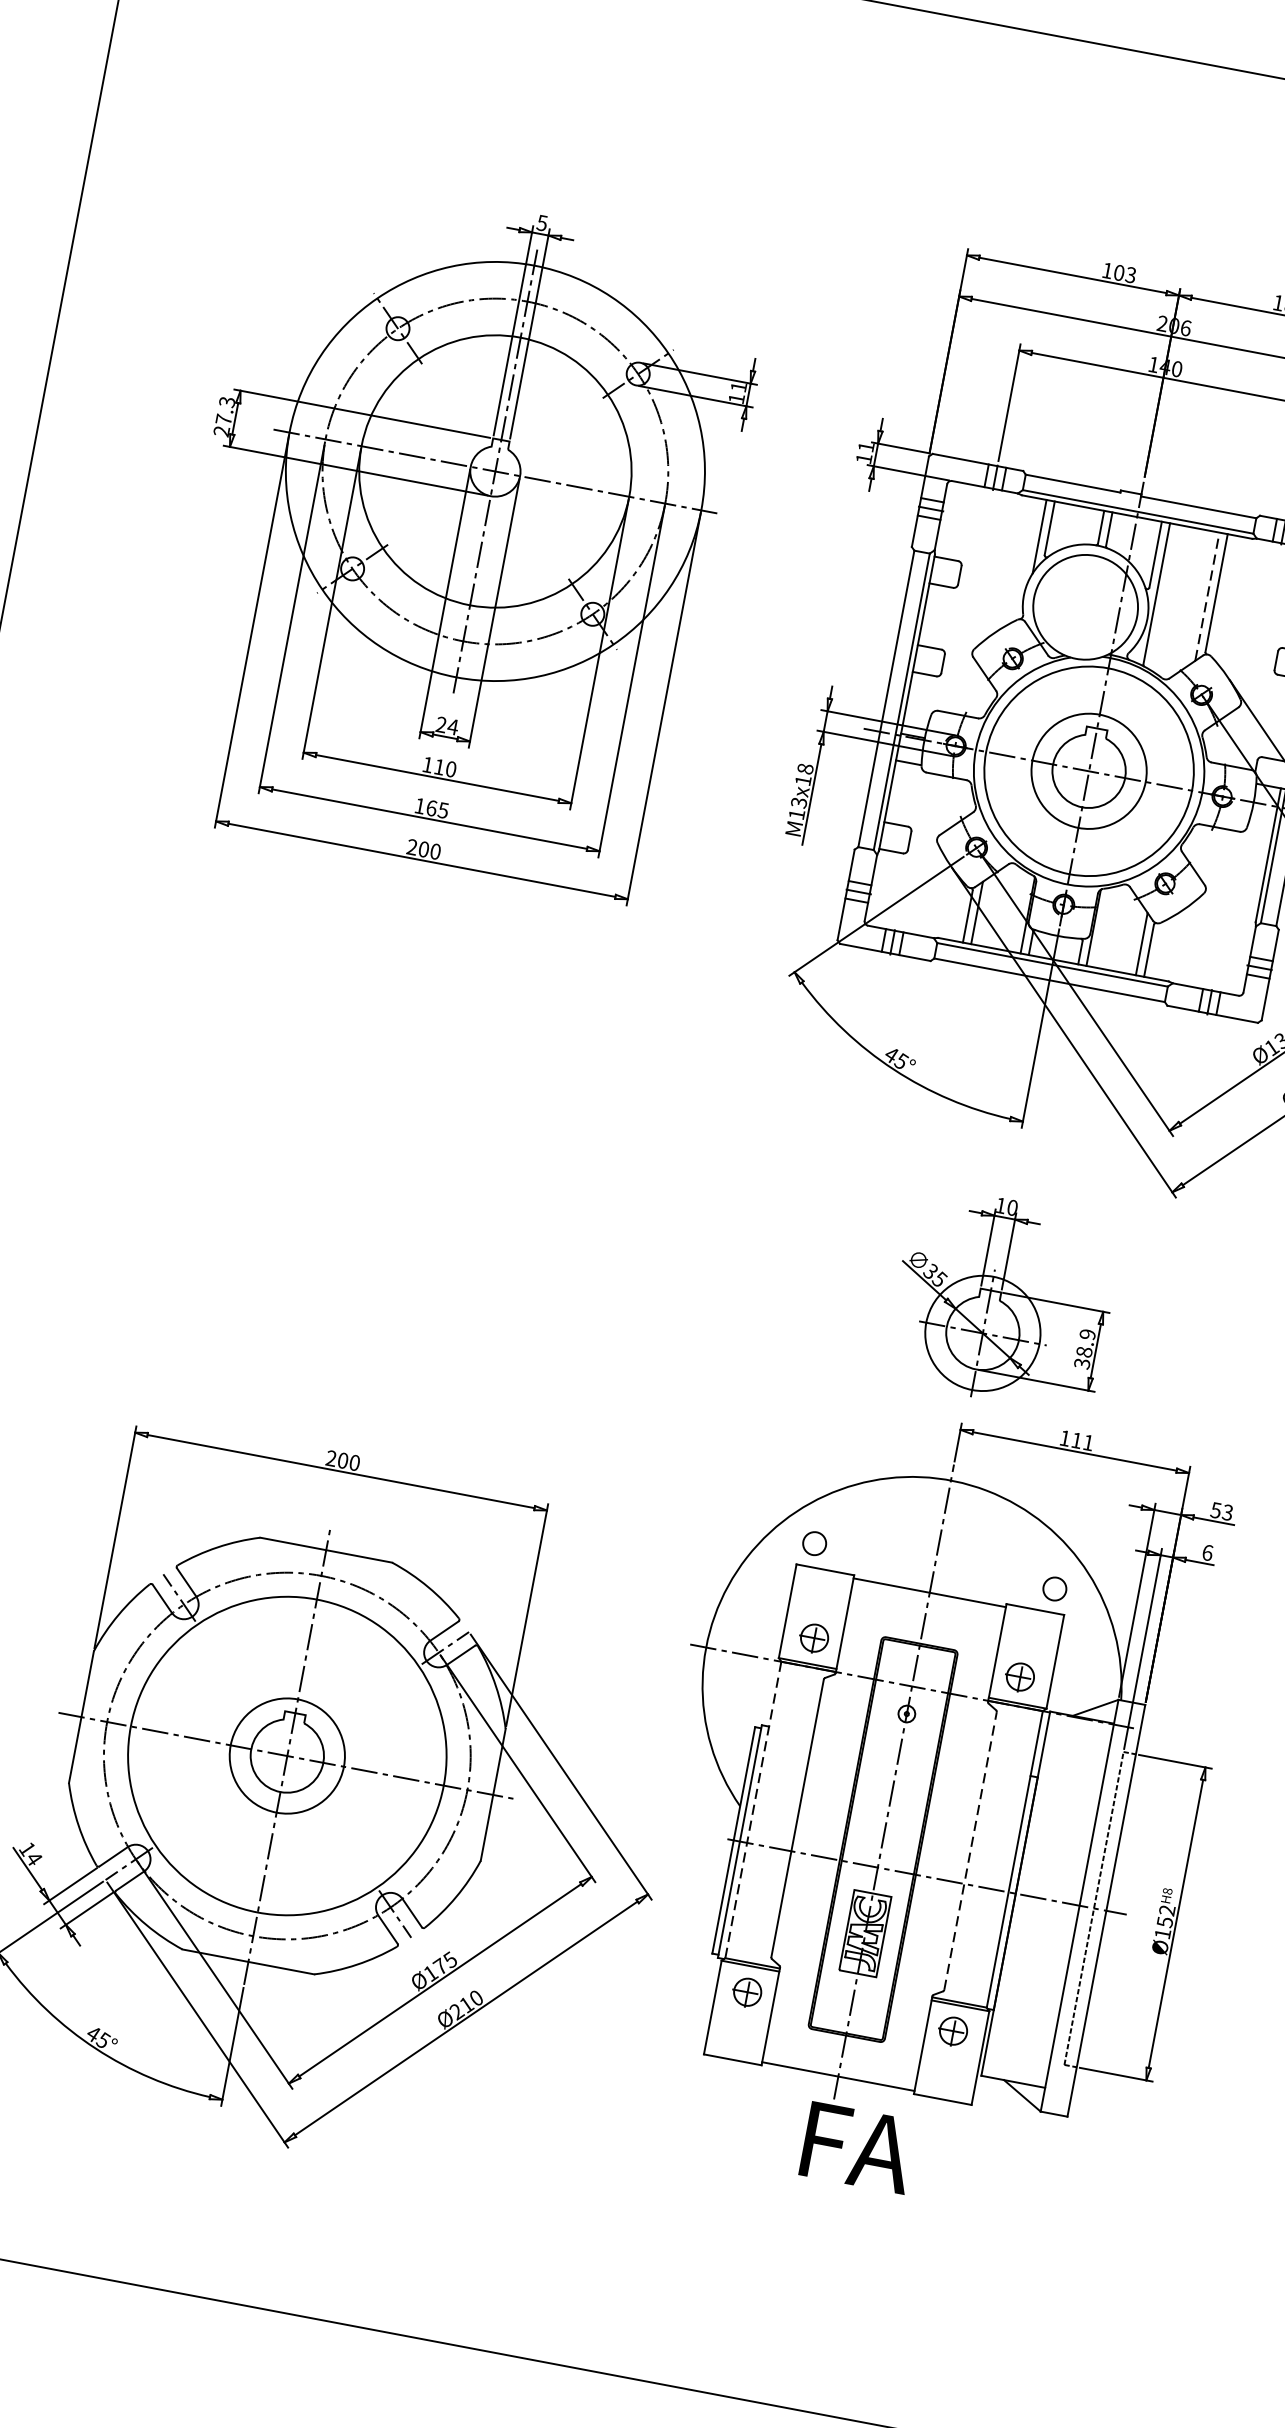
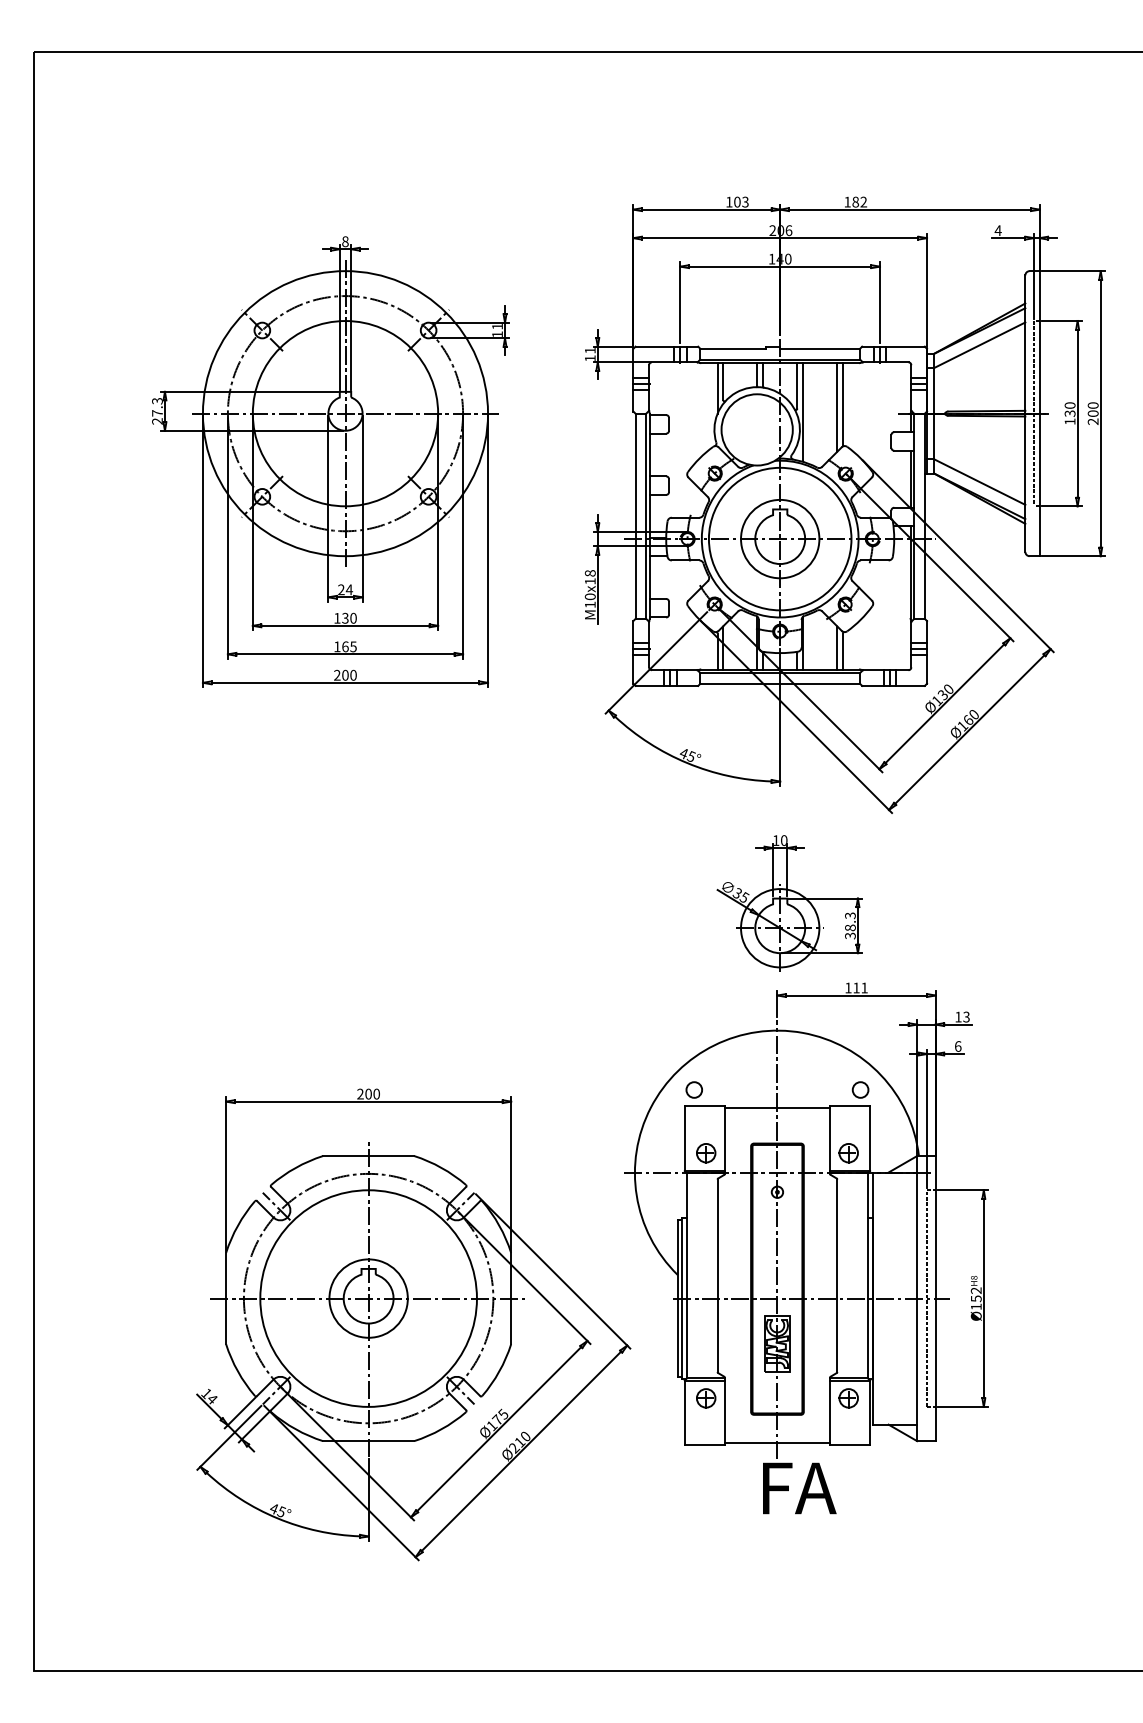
text: (542, 222) -> (345, 241), 5 -> 8
line: (1208, 595) -> (837, 406), dashed -> solid
text: (439, 765) -> (345, 617), 110 -> 130
text: (799, 802) -> (590, 596), M13x18 -> M10x18
text: (1087, 1334) -> (850, 915), 38.9 -> 38.3
text: (1216, 1509) -> (958, 1016), 53 -> 13
line: (752, 1809) -> (686, 1275), dashed -> solid
line: (970, 1850) -> (837, 1275), dashed -> solid

